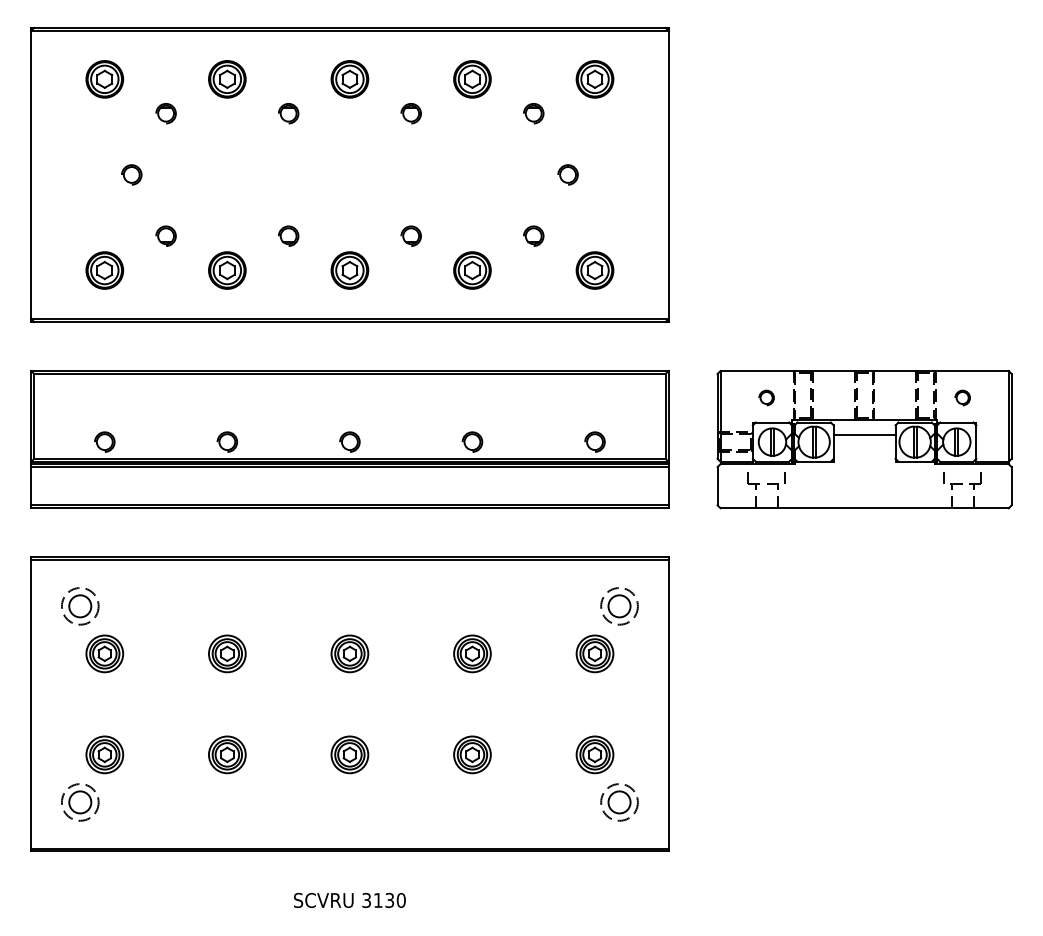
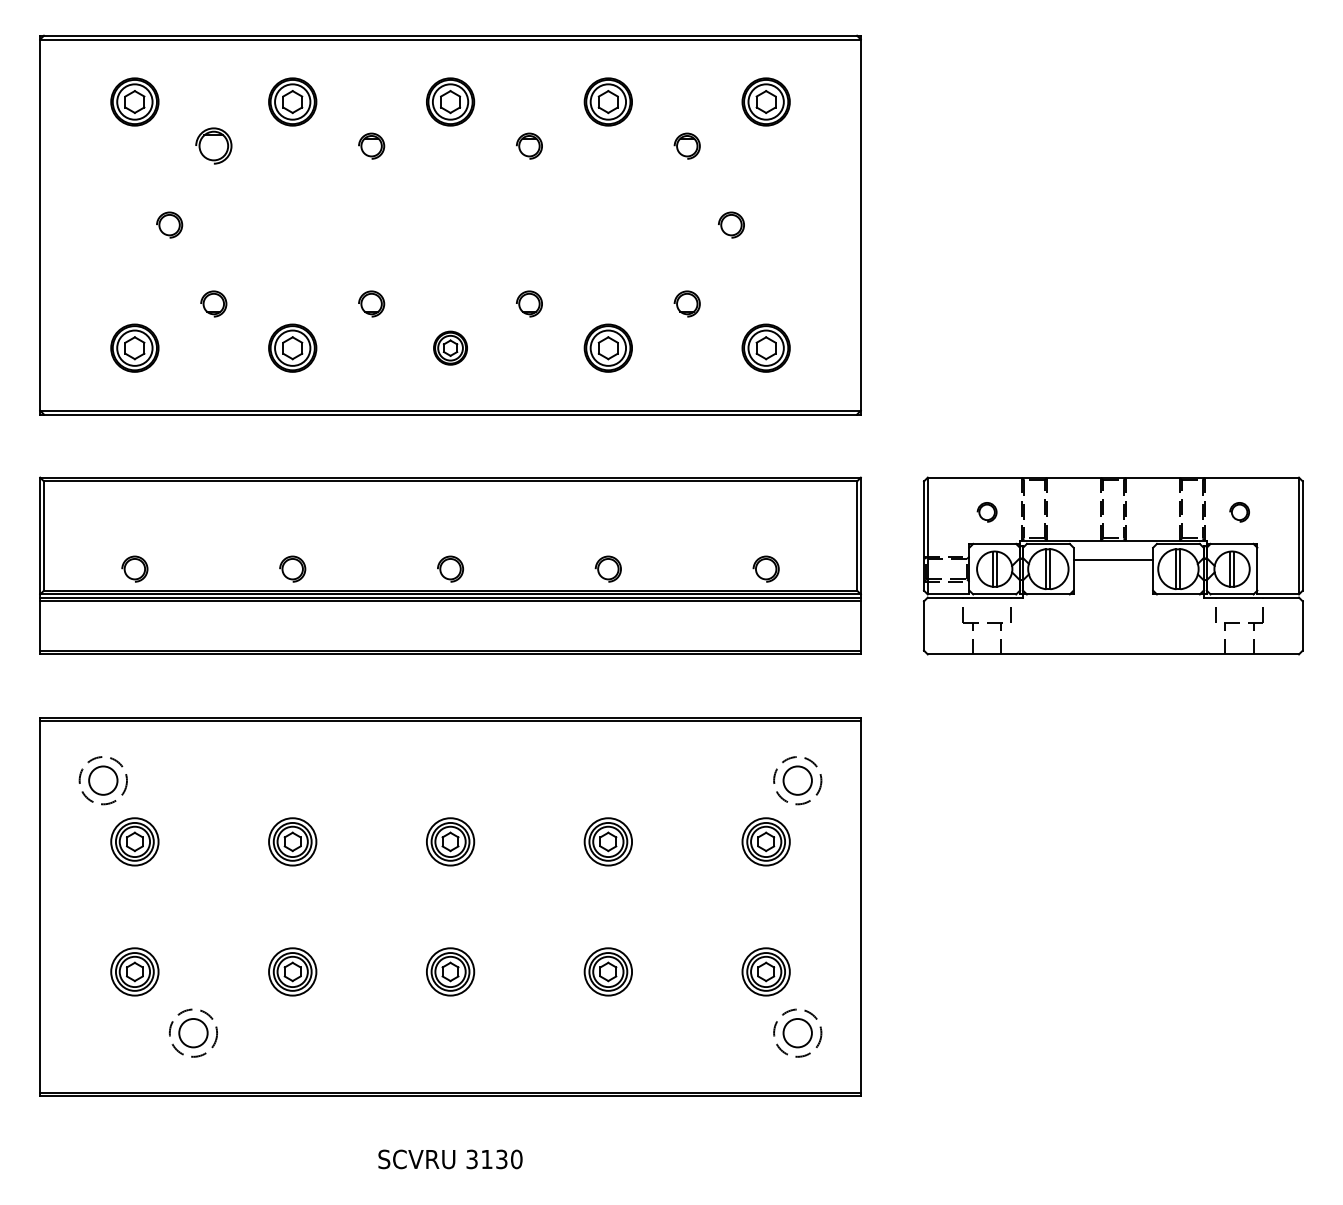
part: (165, 113) -> (213, 145), size x1.4
part: (349, 270) -> (449, 348), size x0.7
part: (80, 802) -> (193, 1033), moved

